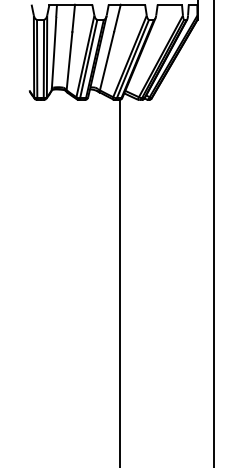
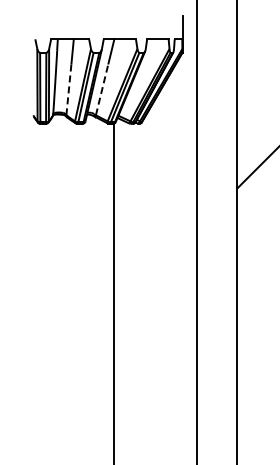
line: (69, 61) -> (68, 89), solid -> dashed
line: (107, 61) -> (102, 89), solid -> dashed

